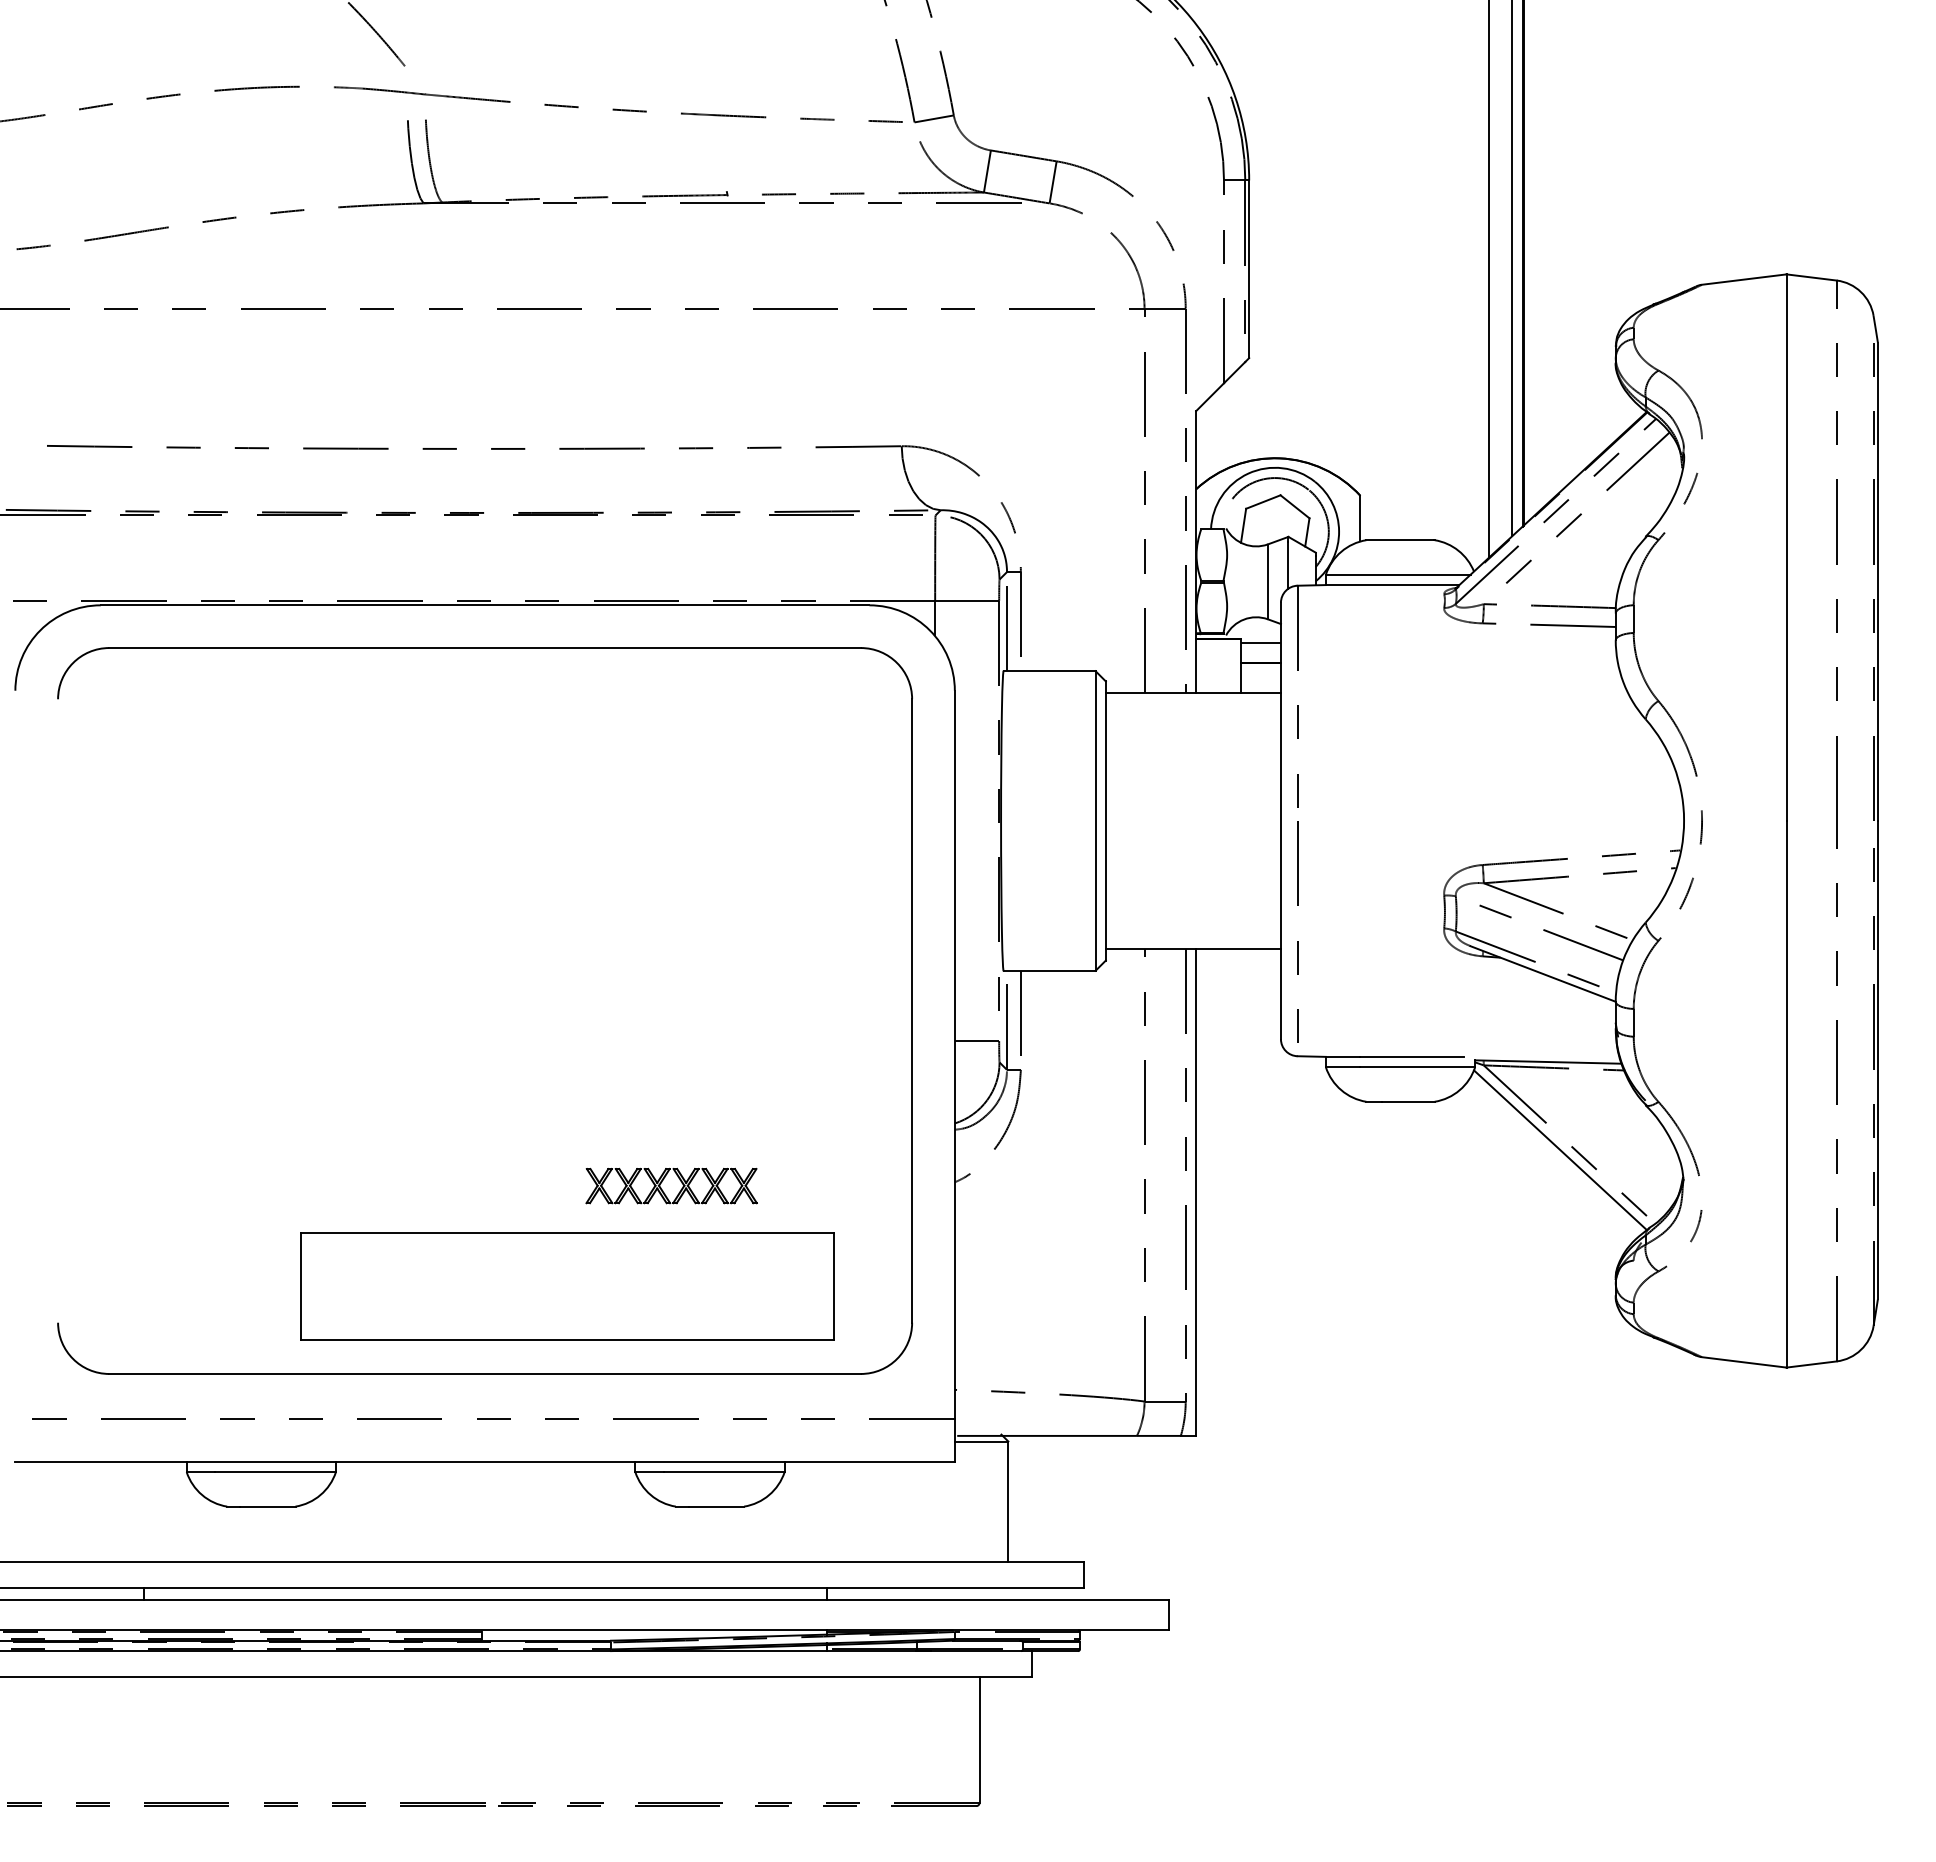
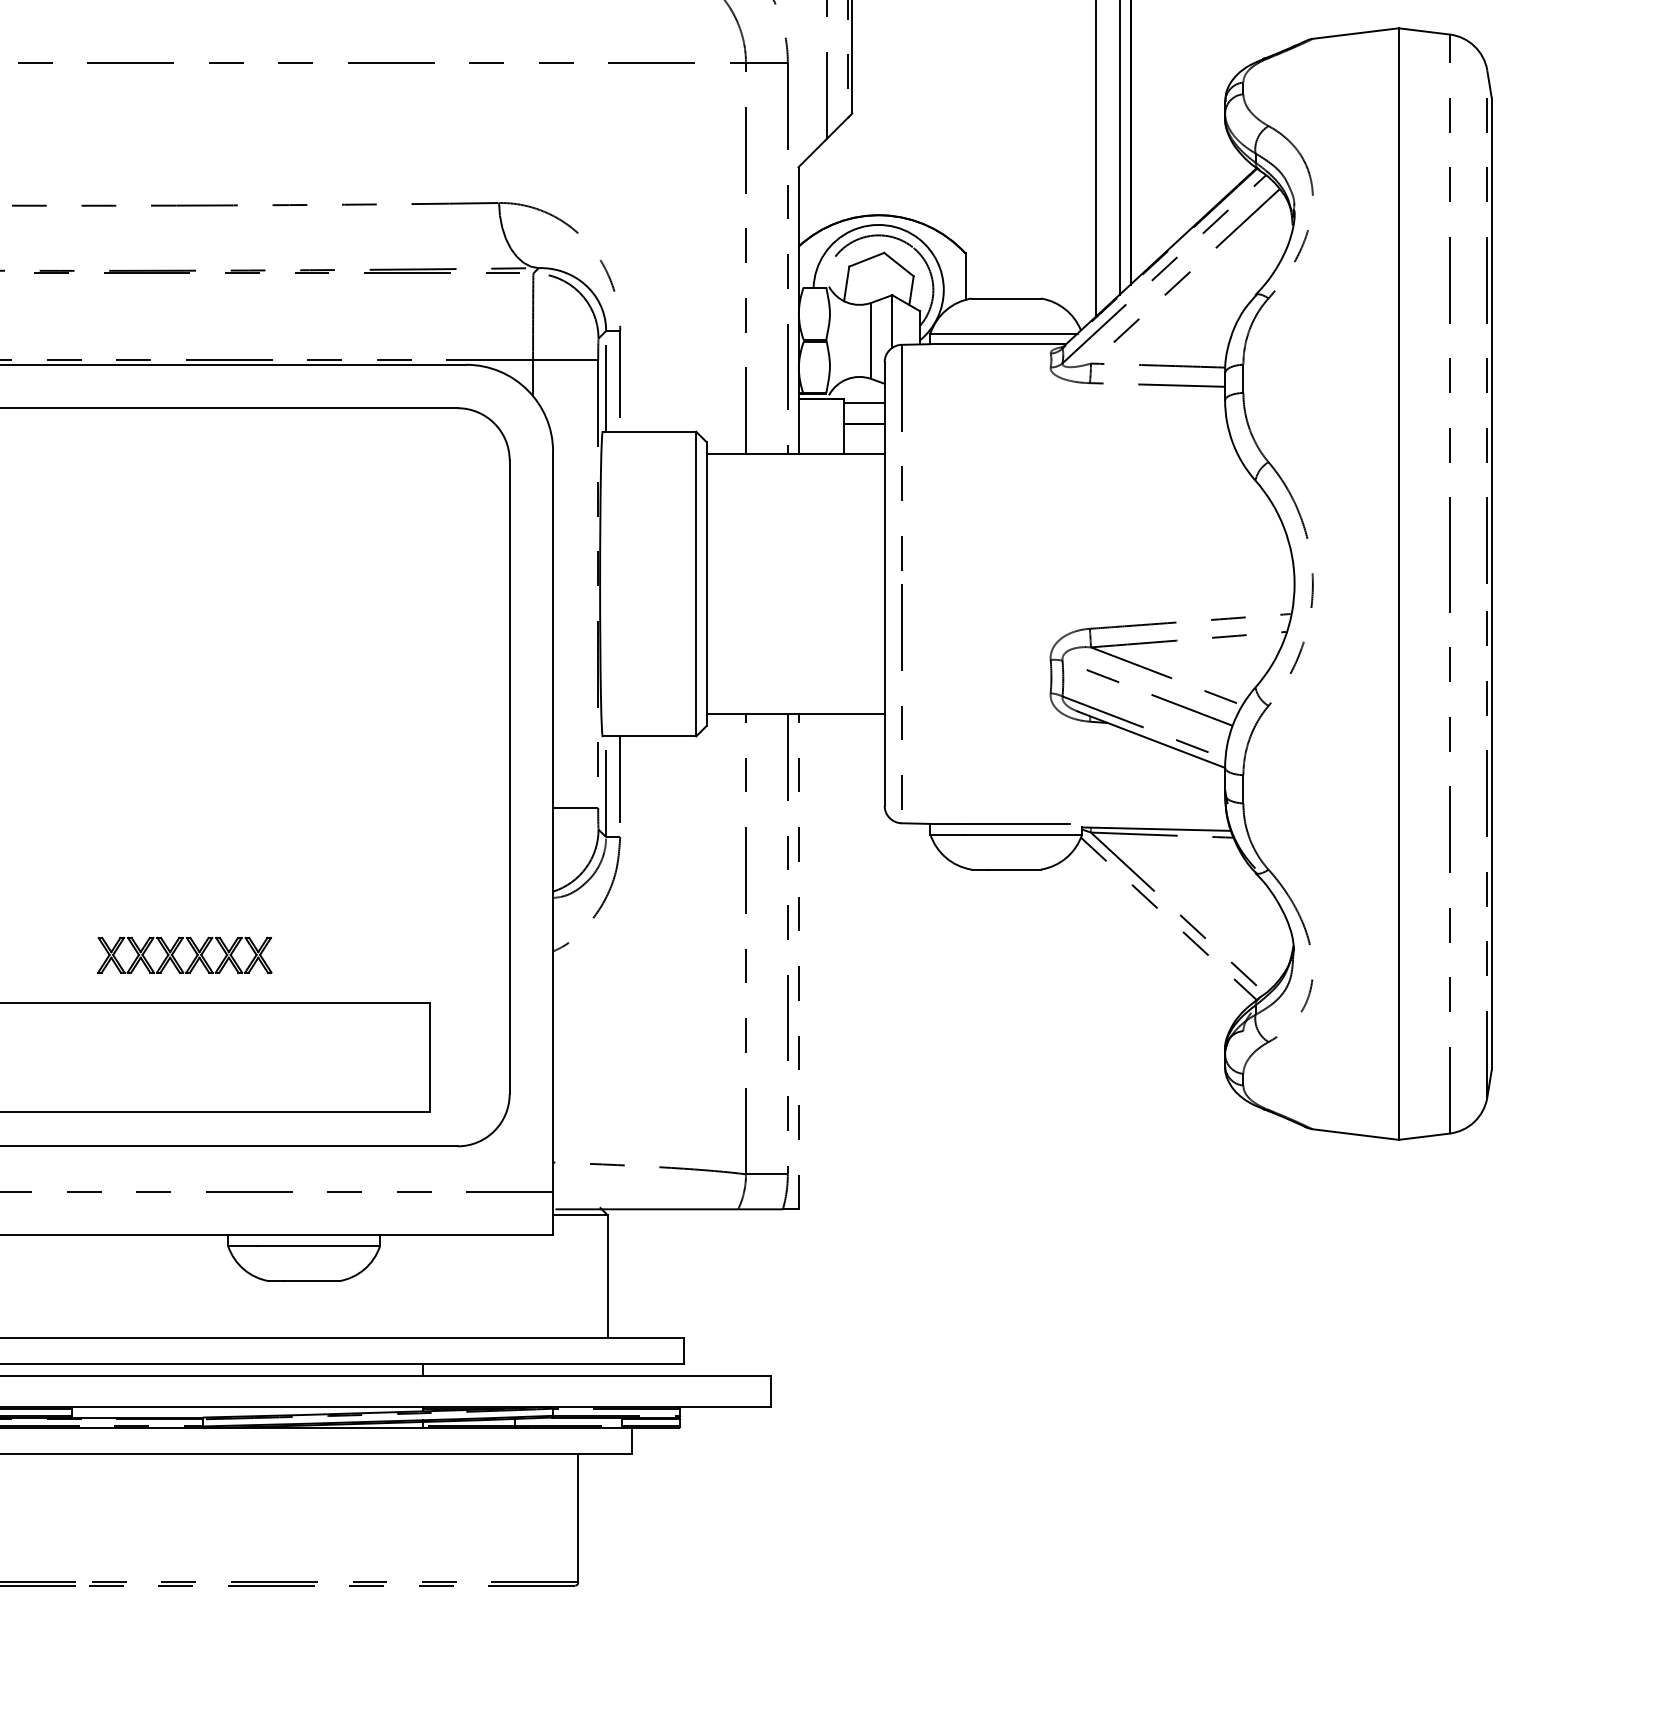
line: (1560, 1150) -> (1168, 919), solid -> dashed
part: (663, 1190) -> (176, 959), moved
line: (1196, 1192) -> (798, 961), solid -> dashed

